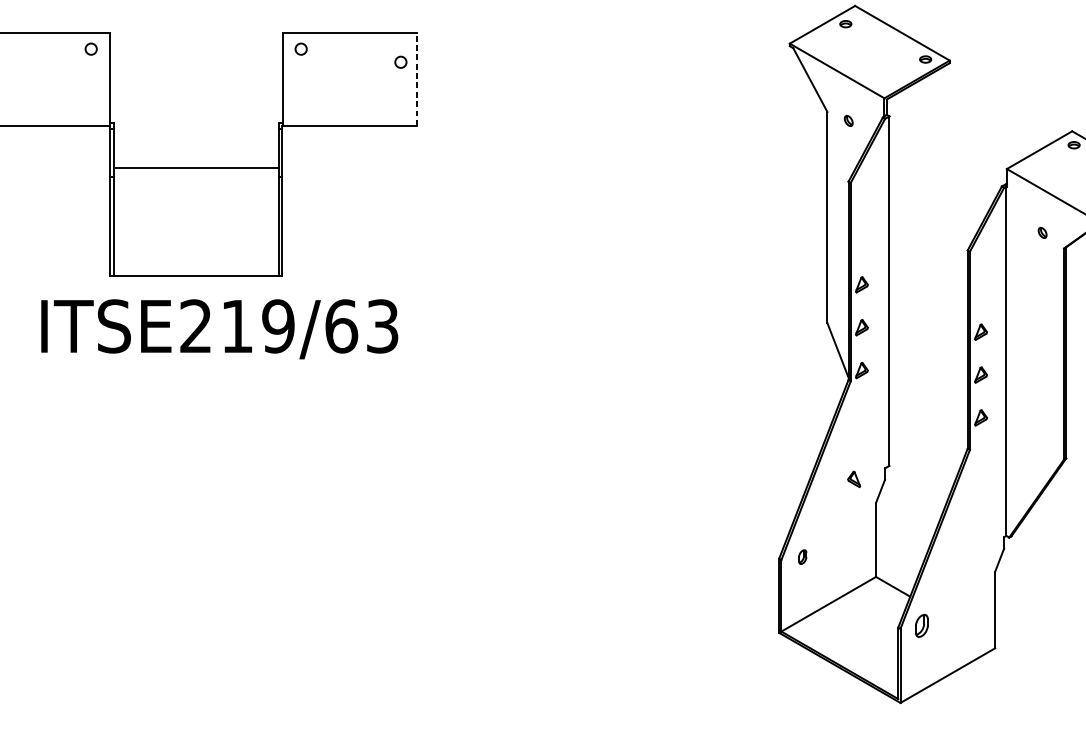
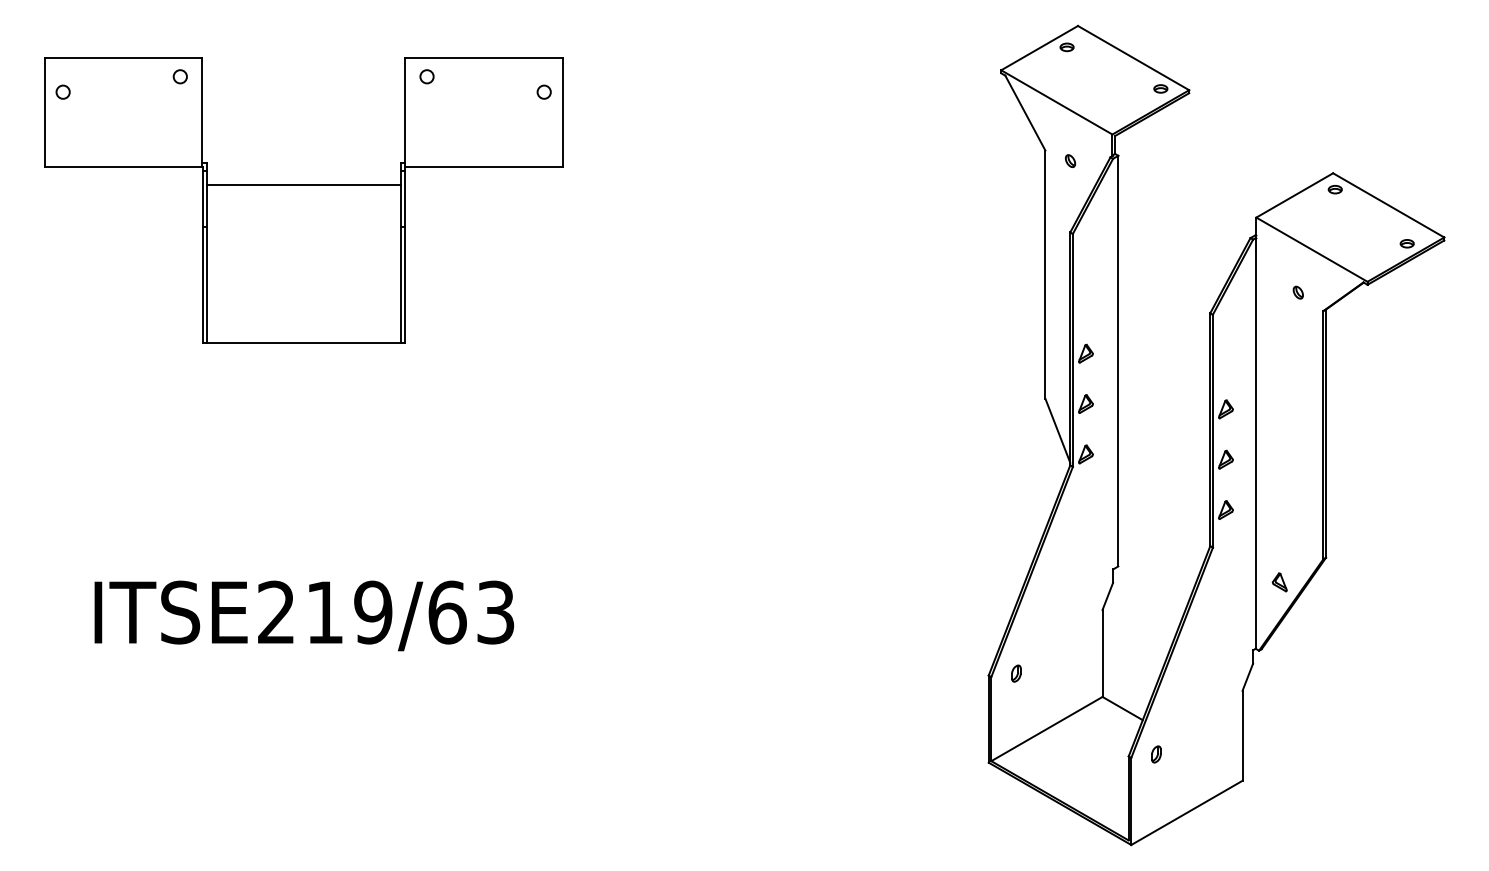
line: (416, 79) -> (562, 112), dashed -> solid
line: (196, 168) -> (303, 185), moved
text: (219, 328) -> (304, 615), moved
part: (853, 479) -> (1279, 582), moved
part: (921, 625) -> (1156, 754), size x0.62

